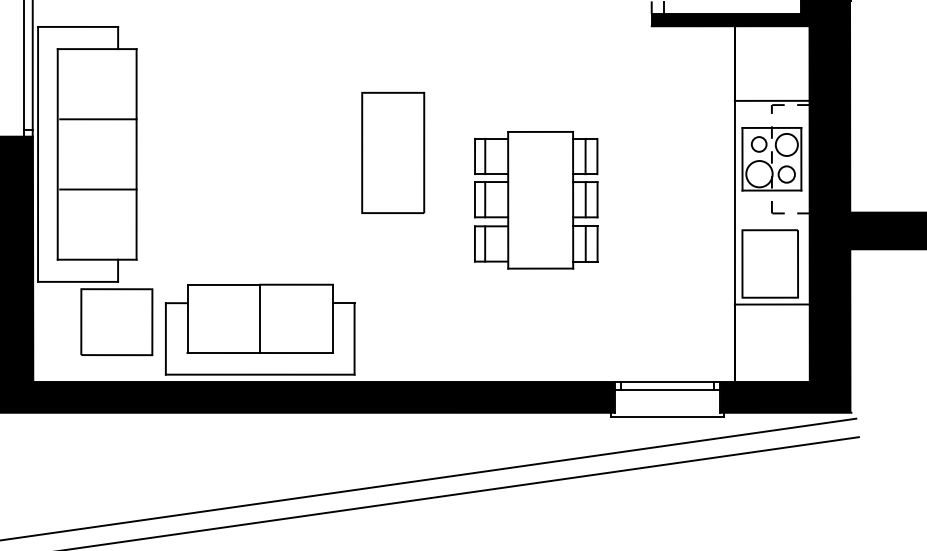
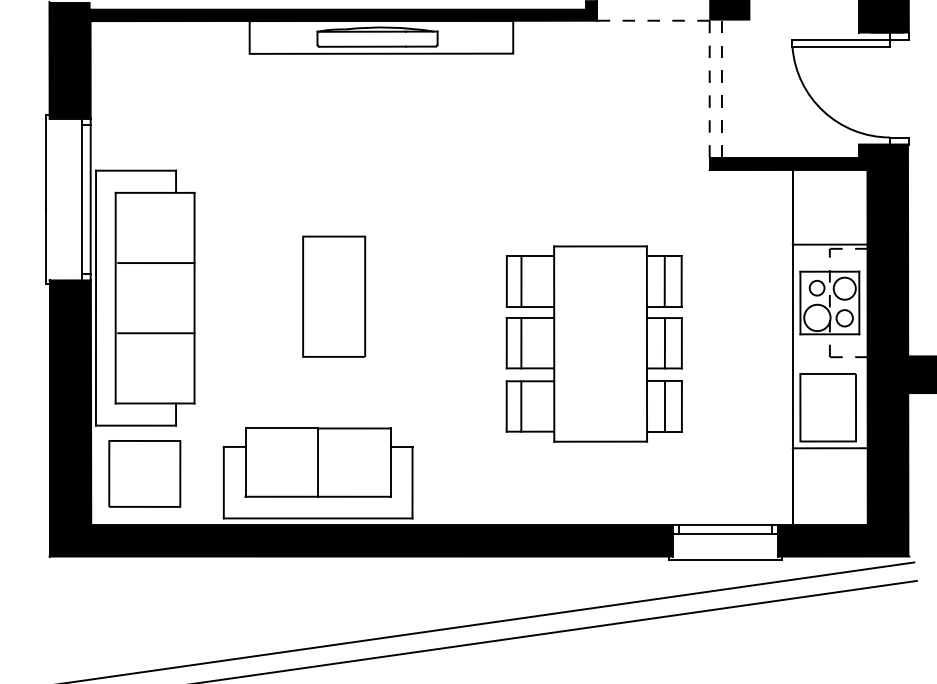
part: (393, 152) -> (334, 296), moved
part: (535, 199) -> (593, 343), size x1.43
part: (116, 321) -> (144, 473), moved

